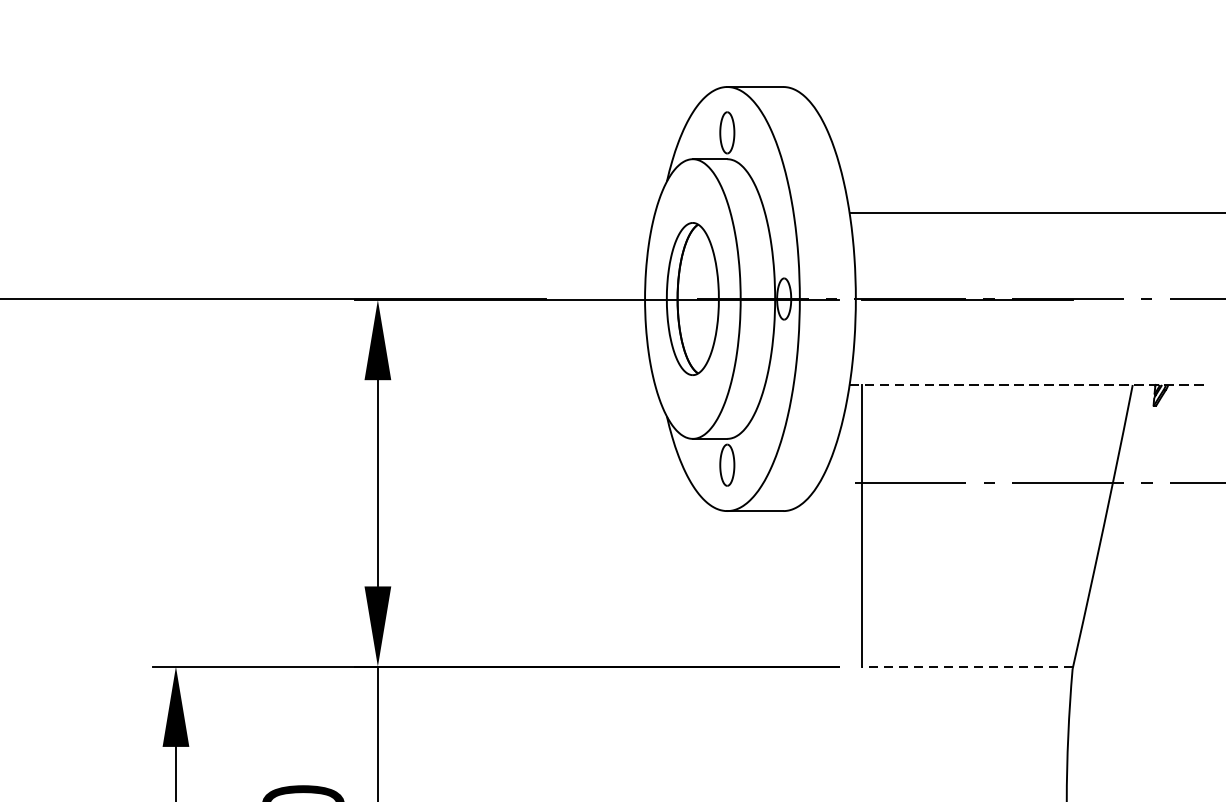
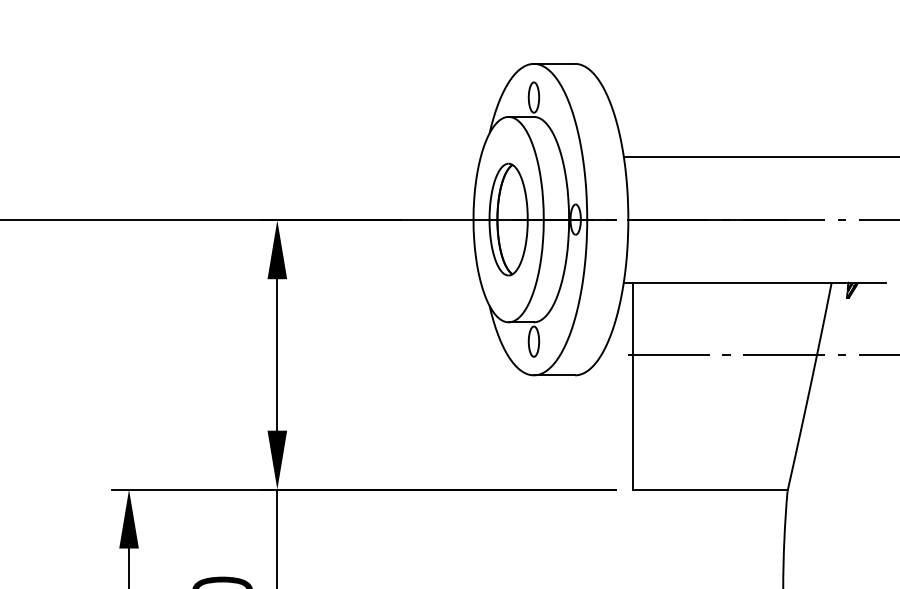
line: (1028, 384) -> (755, 282), dashed -> solid
line: (967, 666) -> (710, 489), dashed -> solid

